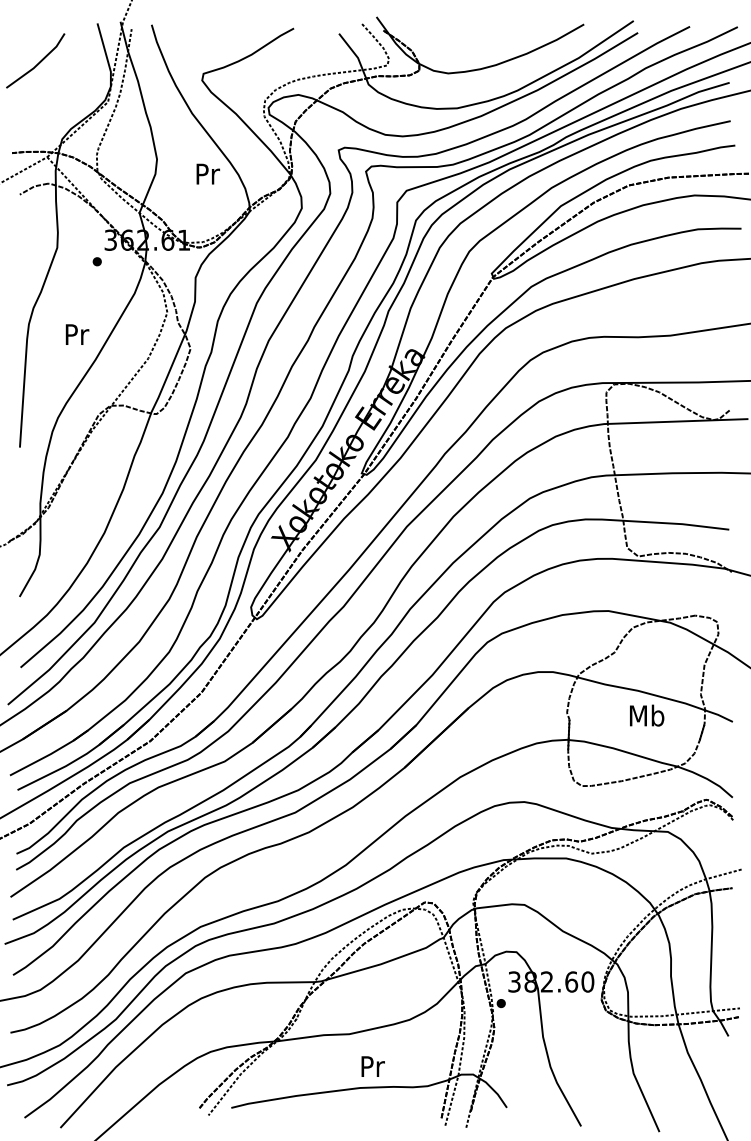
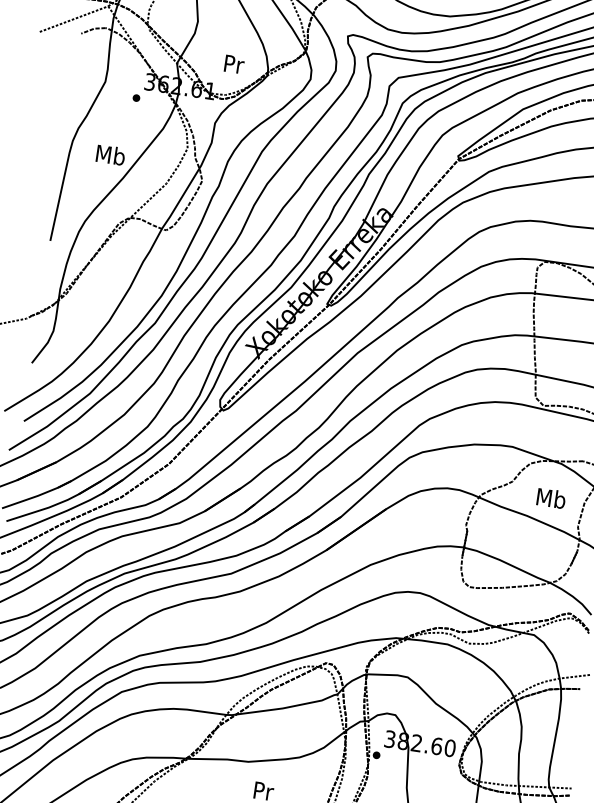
text: (207, 173) -> (233, 63), moved
text: (76, 334) -> (110, 155), Pr -> Mb
text: (647, 715) -> (551, 498), moved

